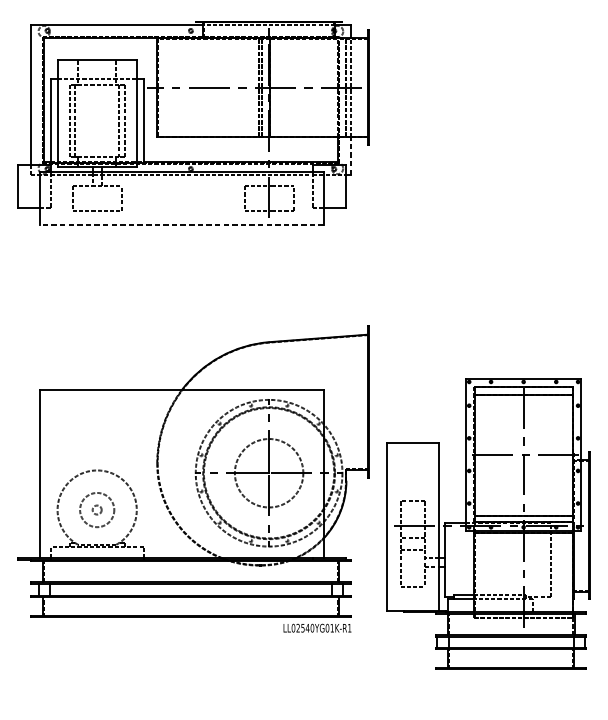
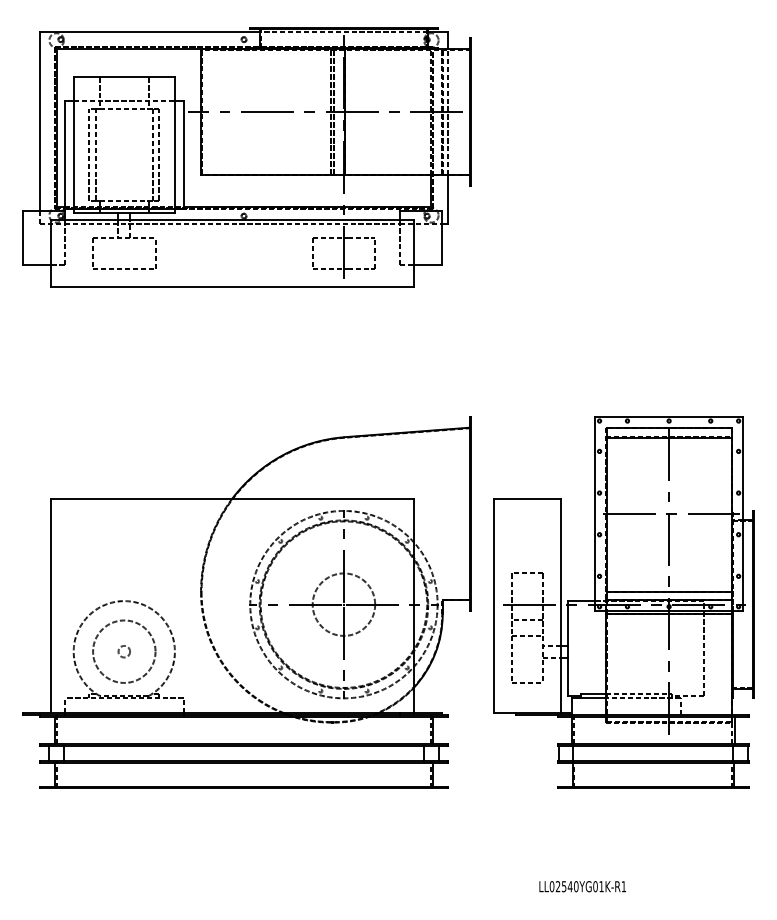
line: (350, 155) -> (448, 198), dashed -> solid
line: (181, 224) -> (232, 286), dashed -> solid
circle: (268, 473) -> (343, 604), size x0.71
circle: (97, 509) -> (124, 651), size x1.43
part: (487, 523) -> (623, 602), moved
text: (317, 628) -> (582, 886), moved

